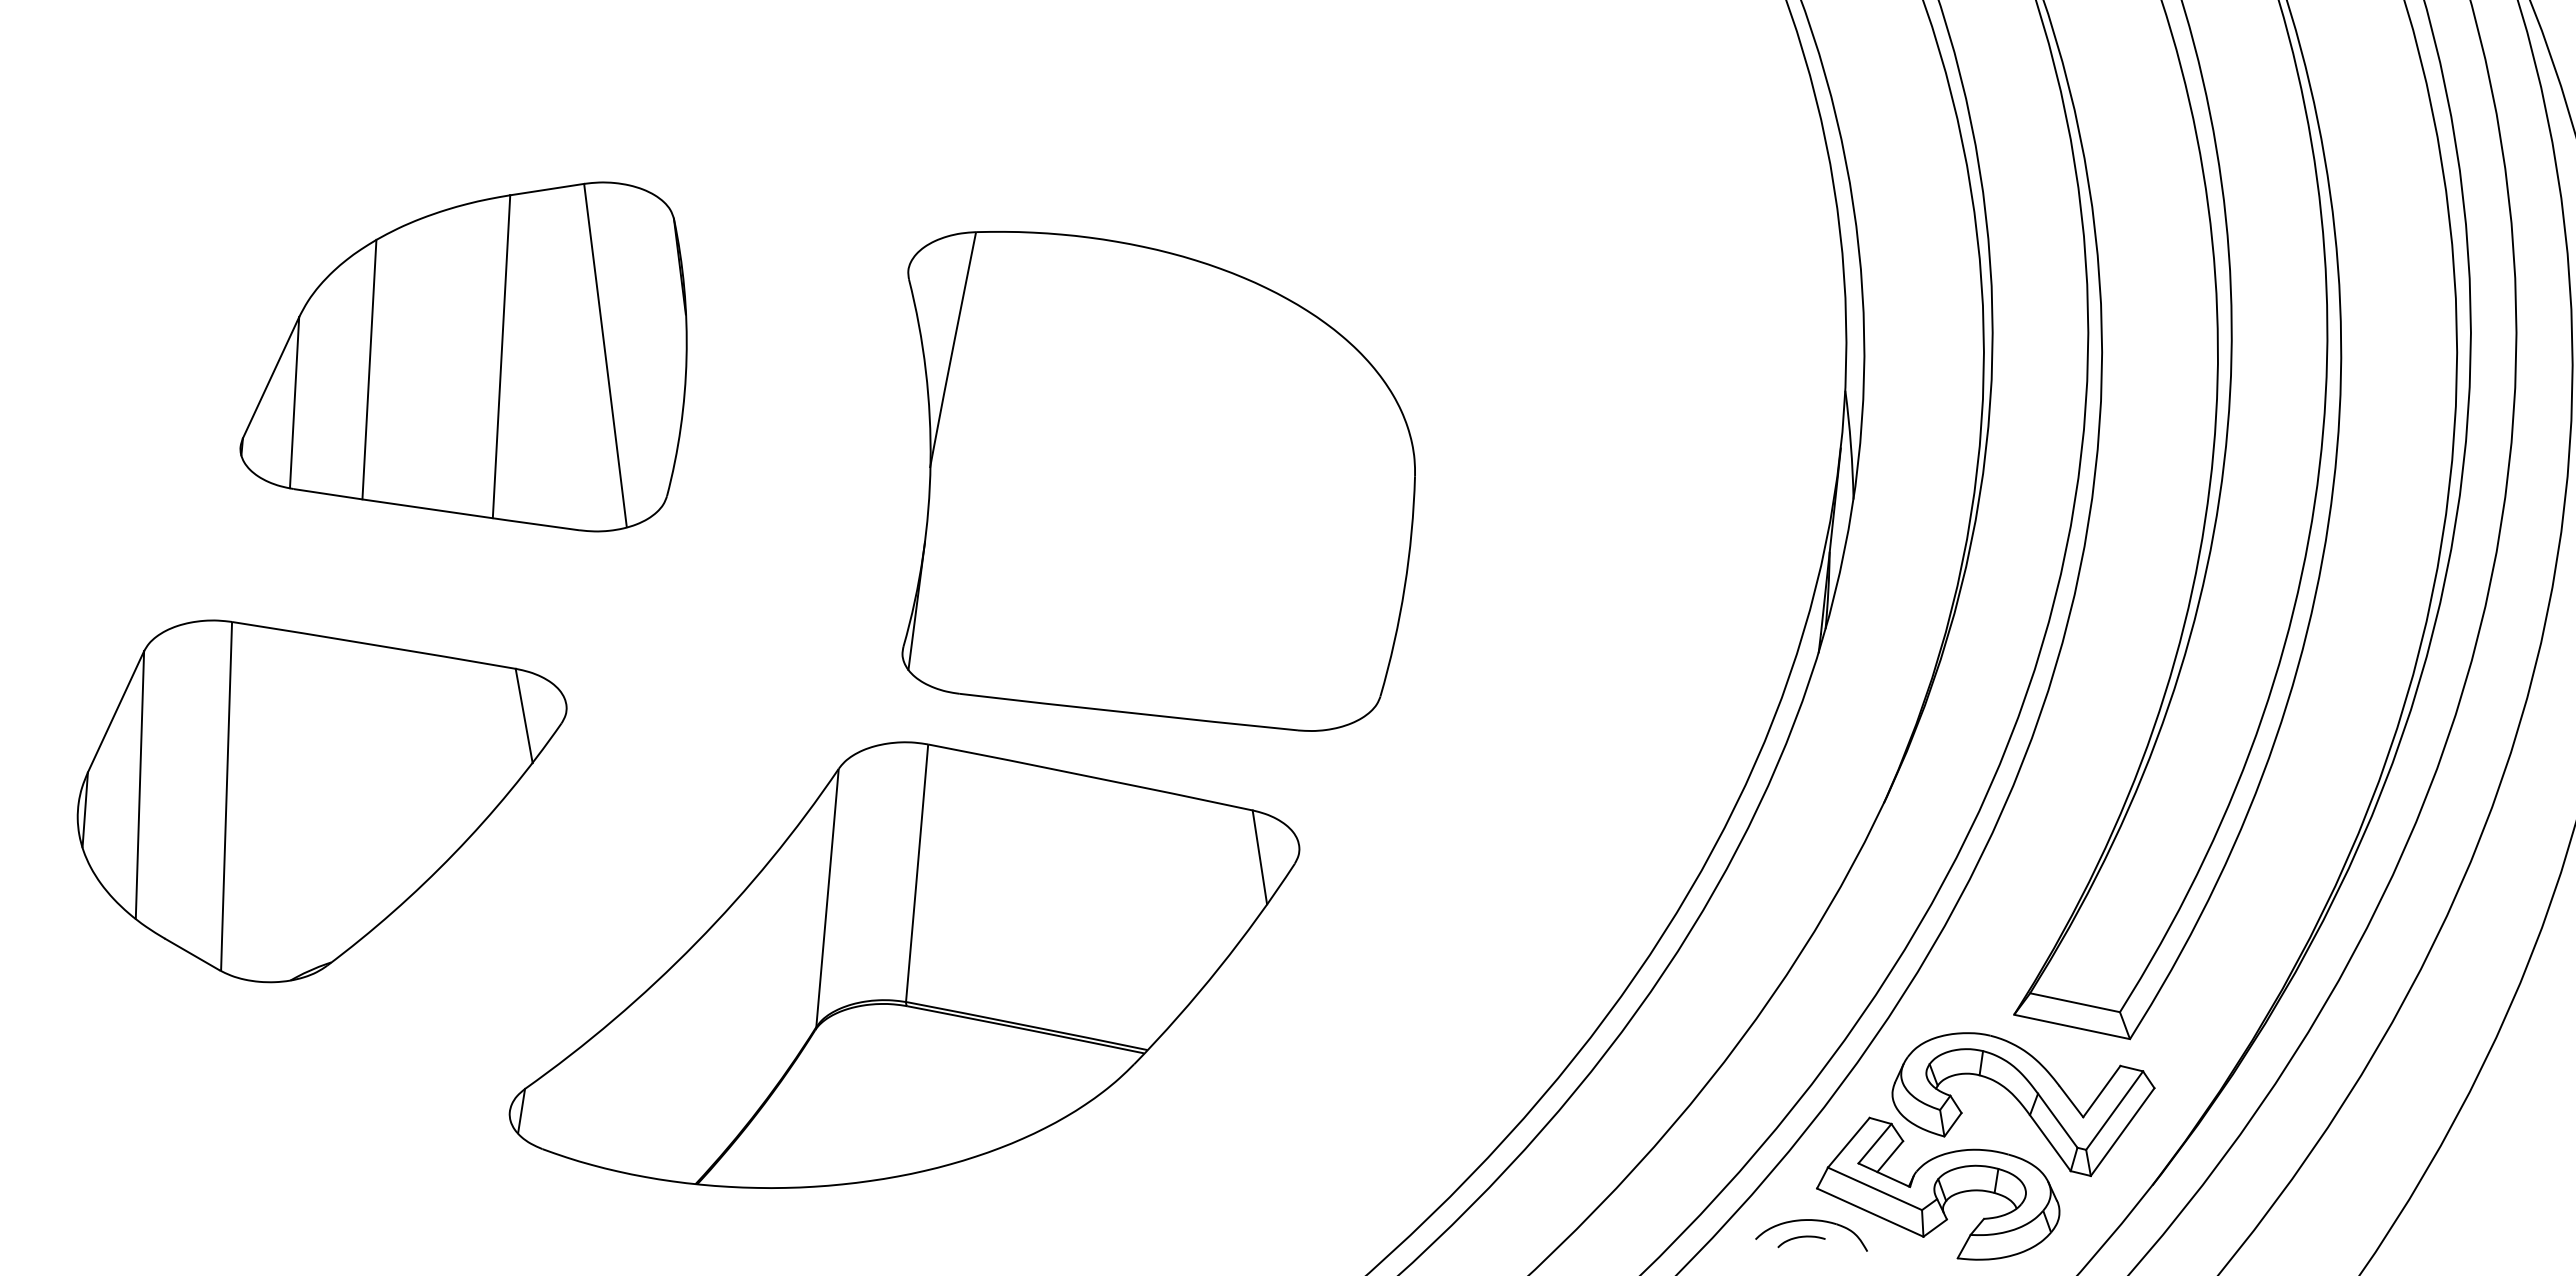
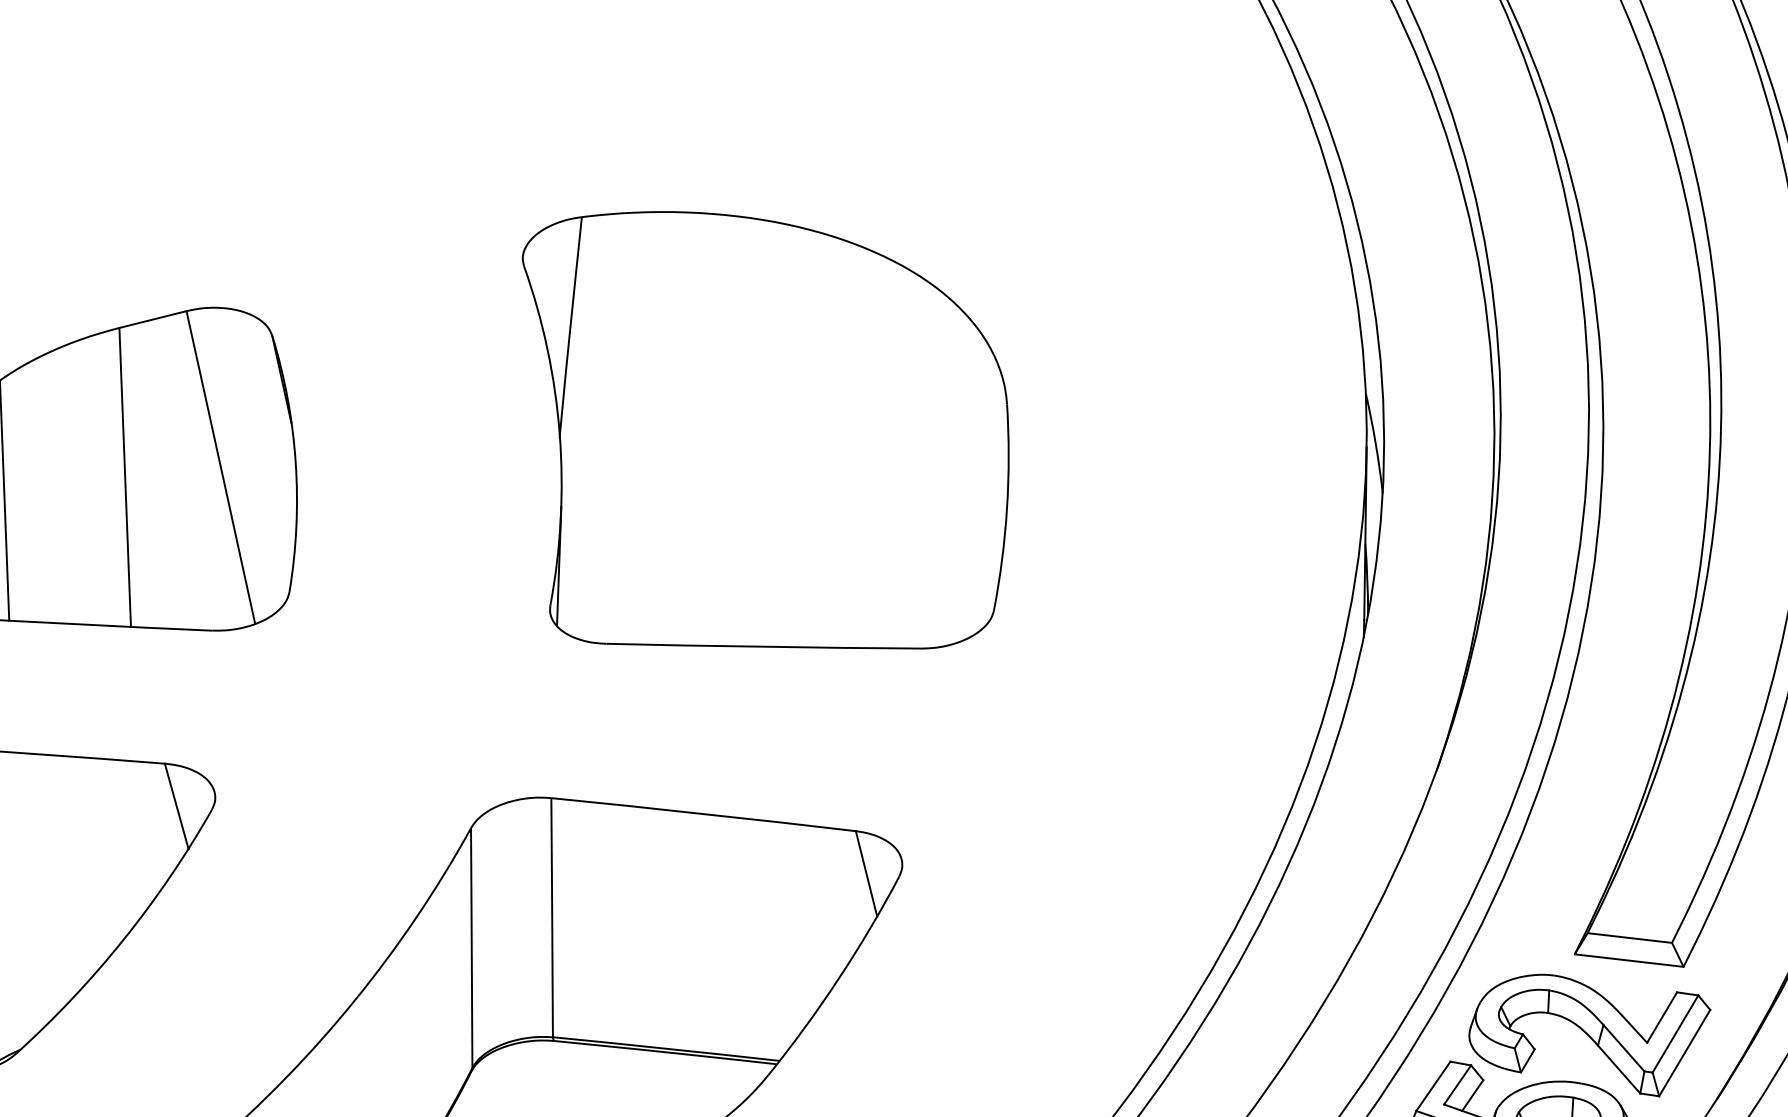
part: (1158, 481) -> (771, 431), moved

